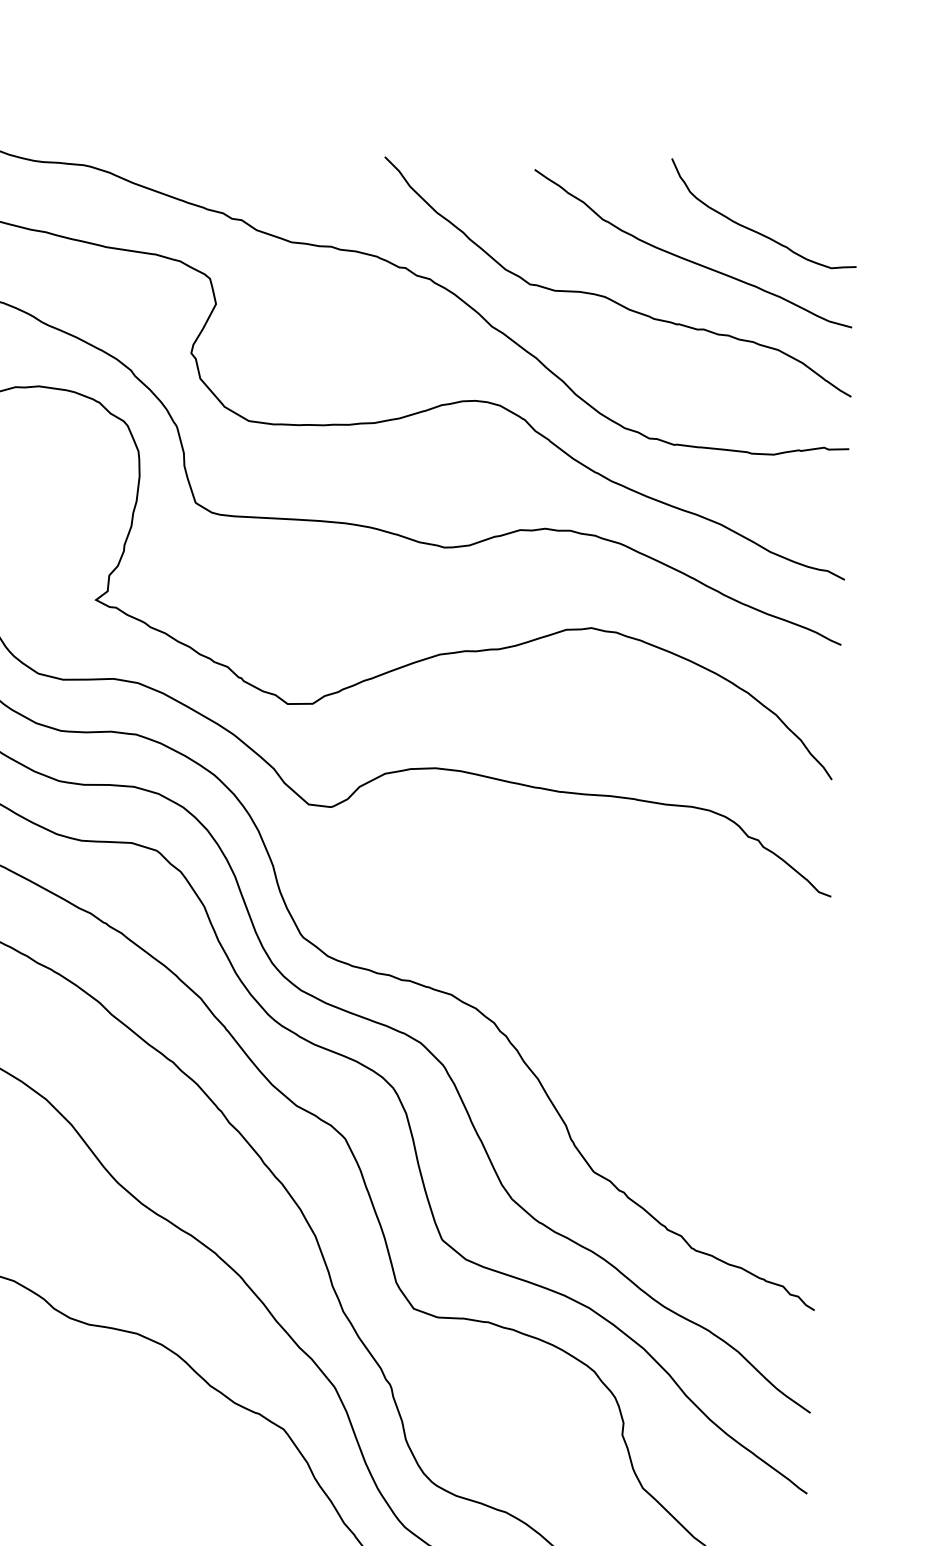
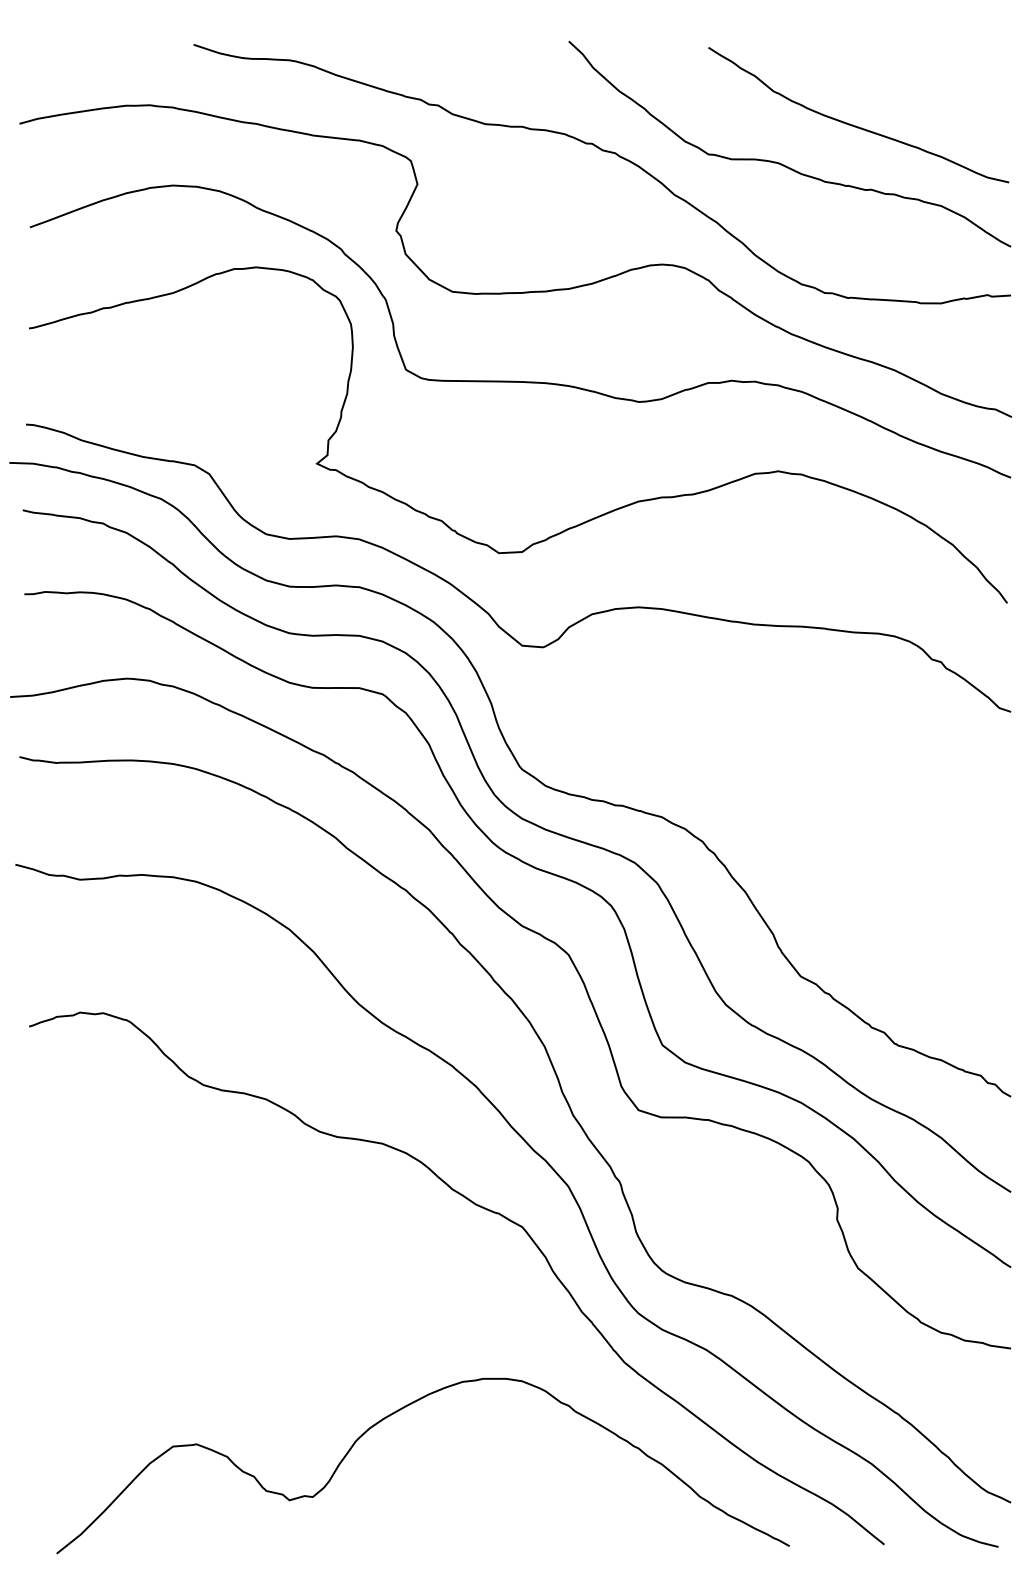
curve: (755, 230) -> (915, 95), removed

